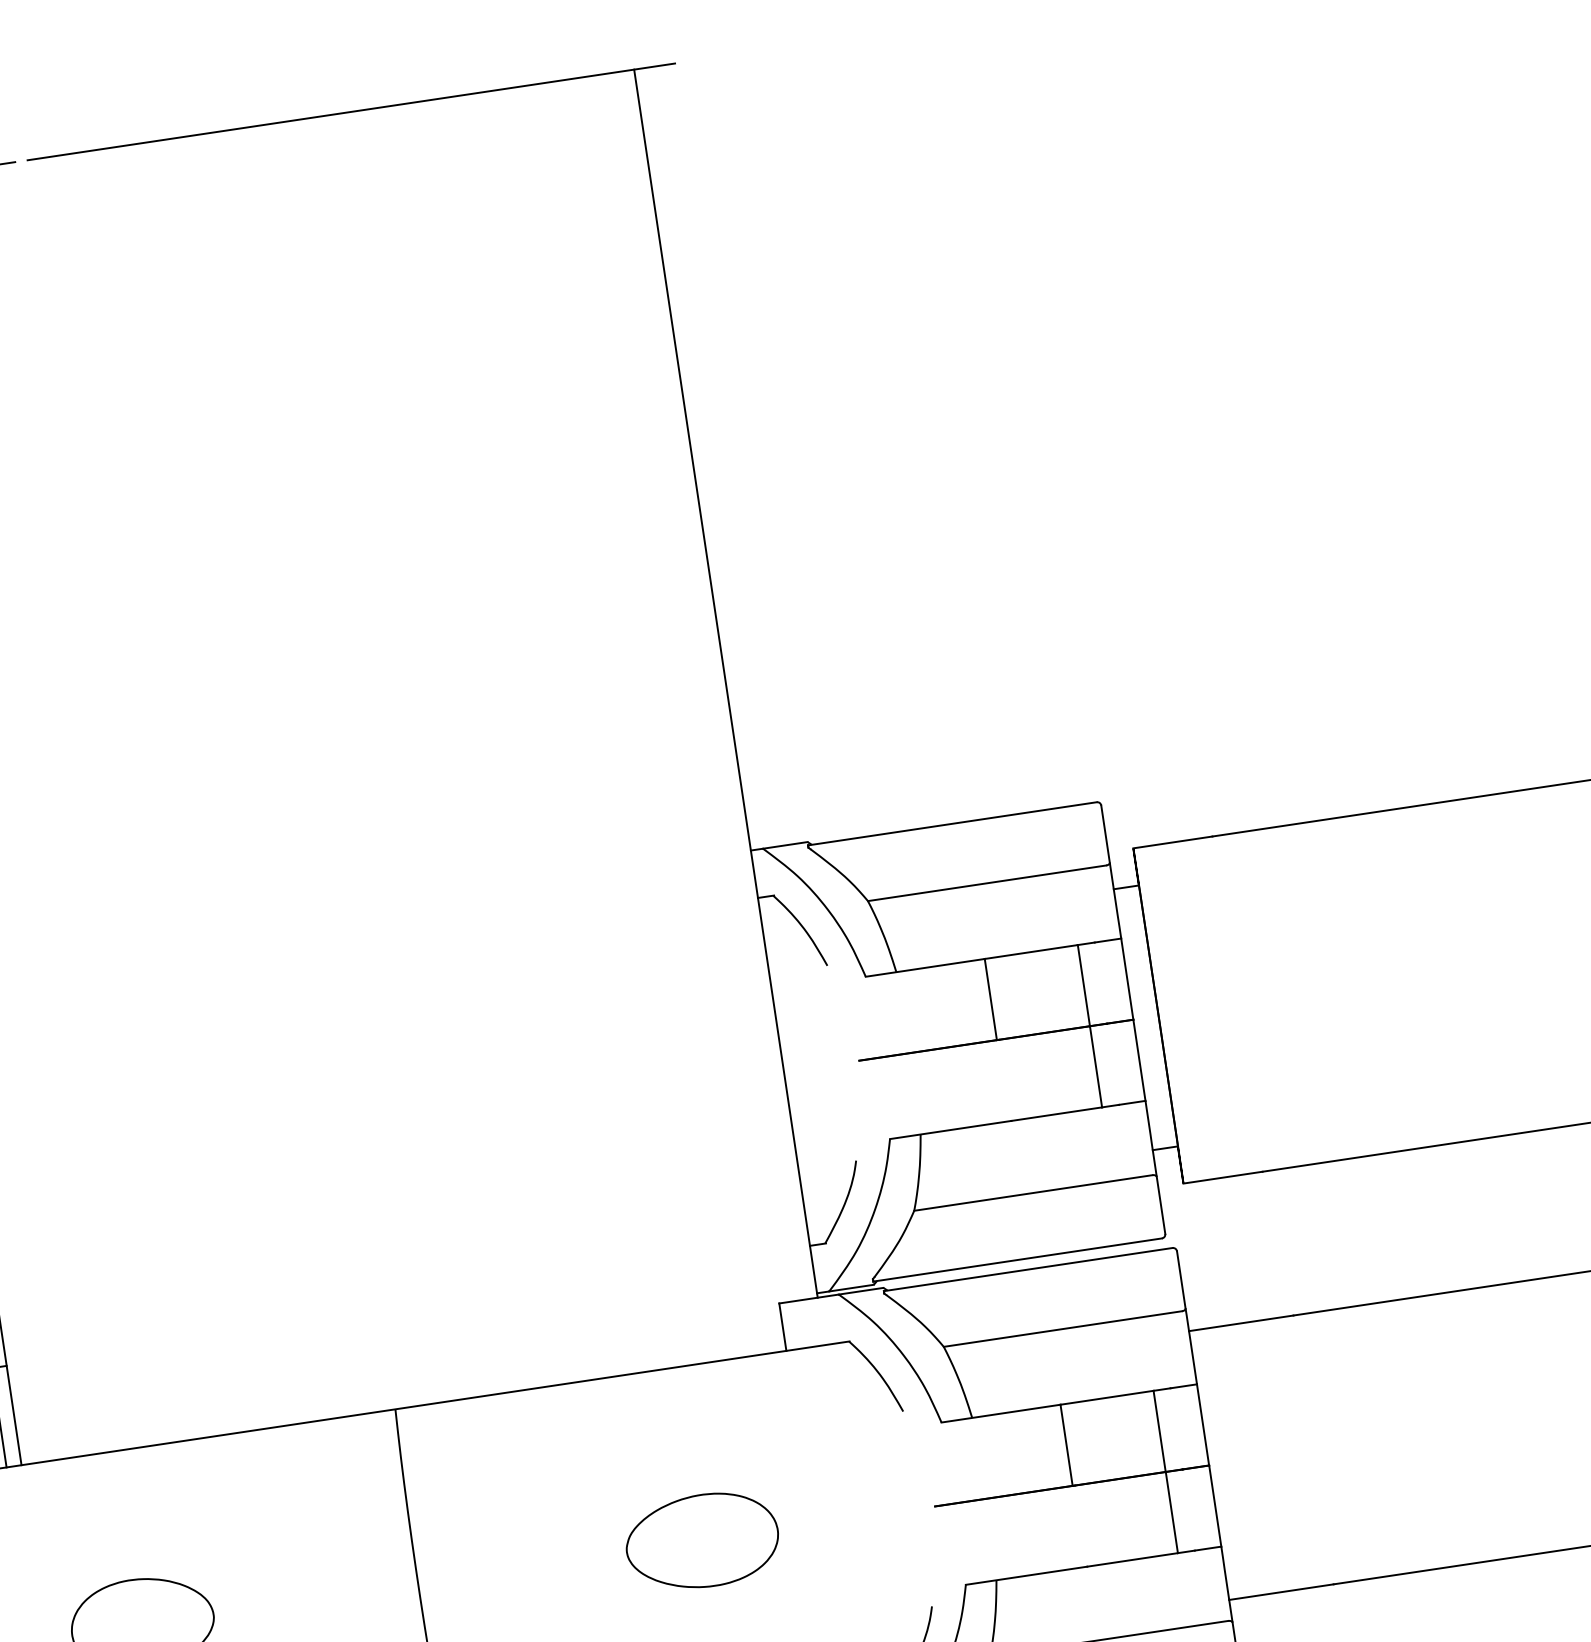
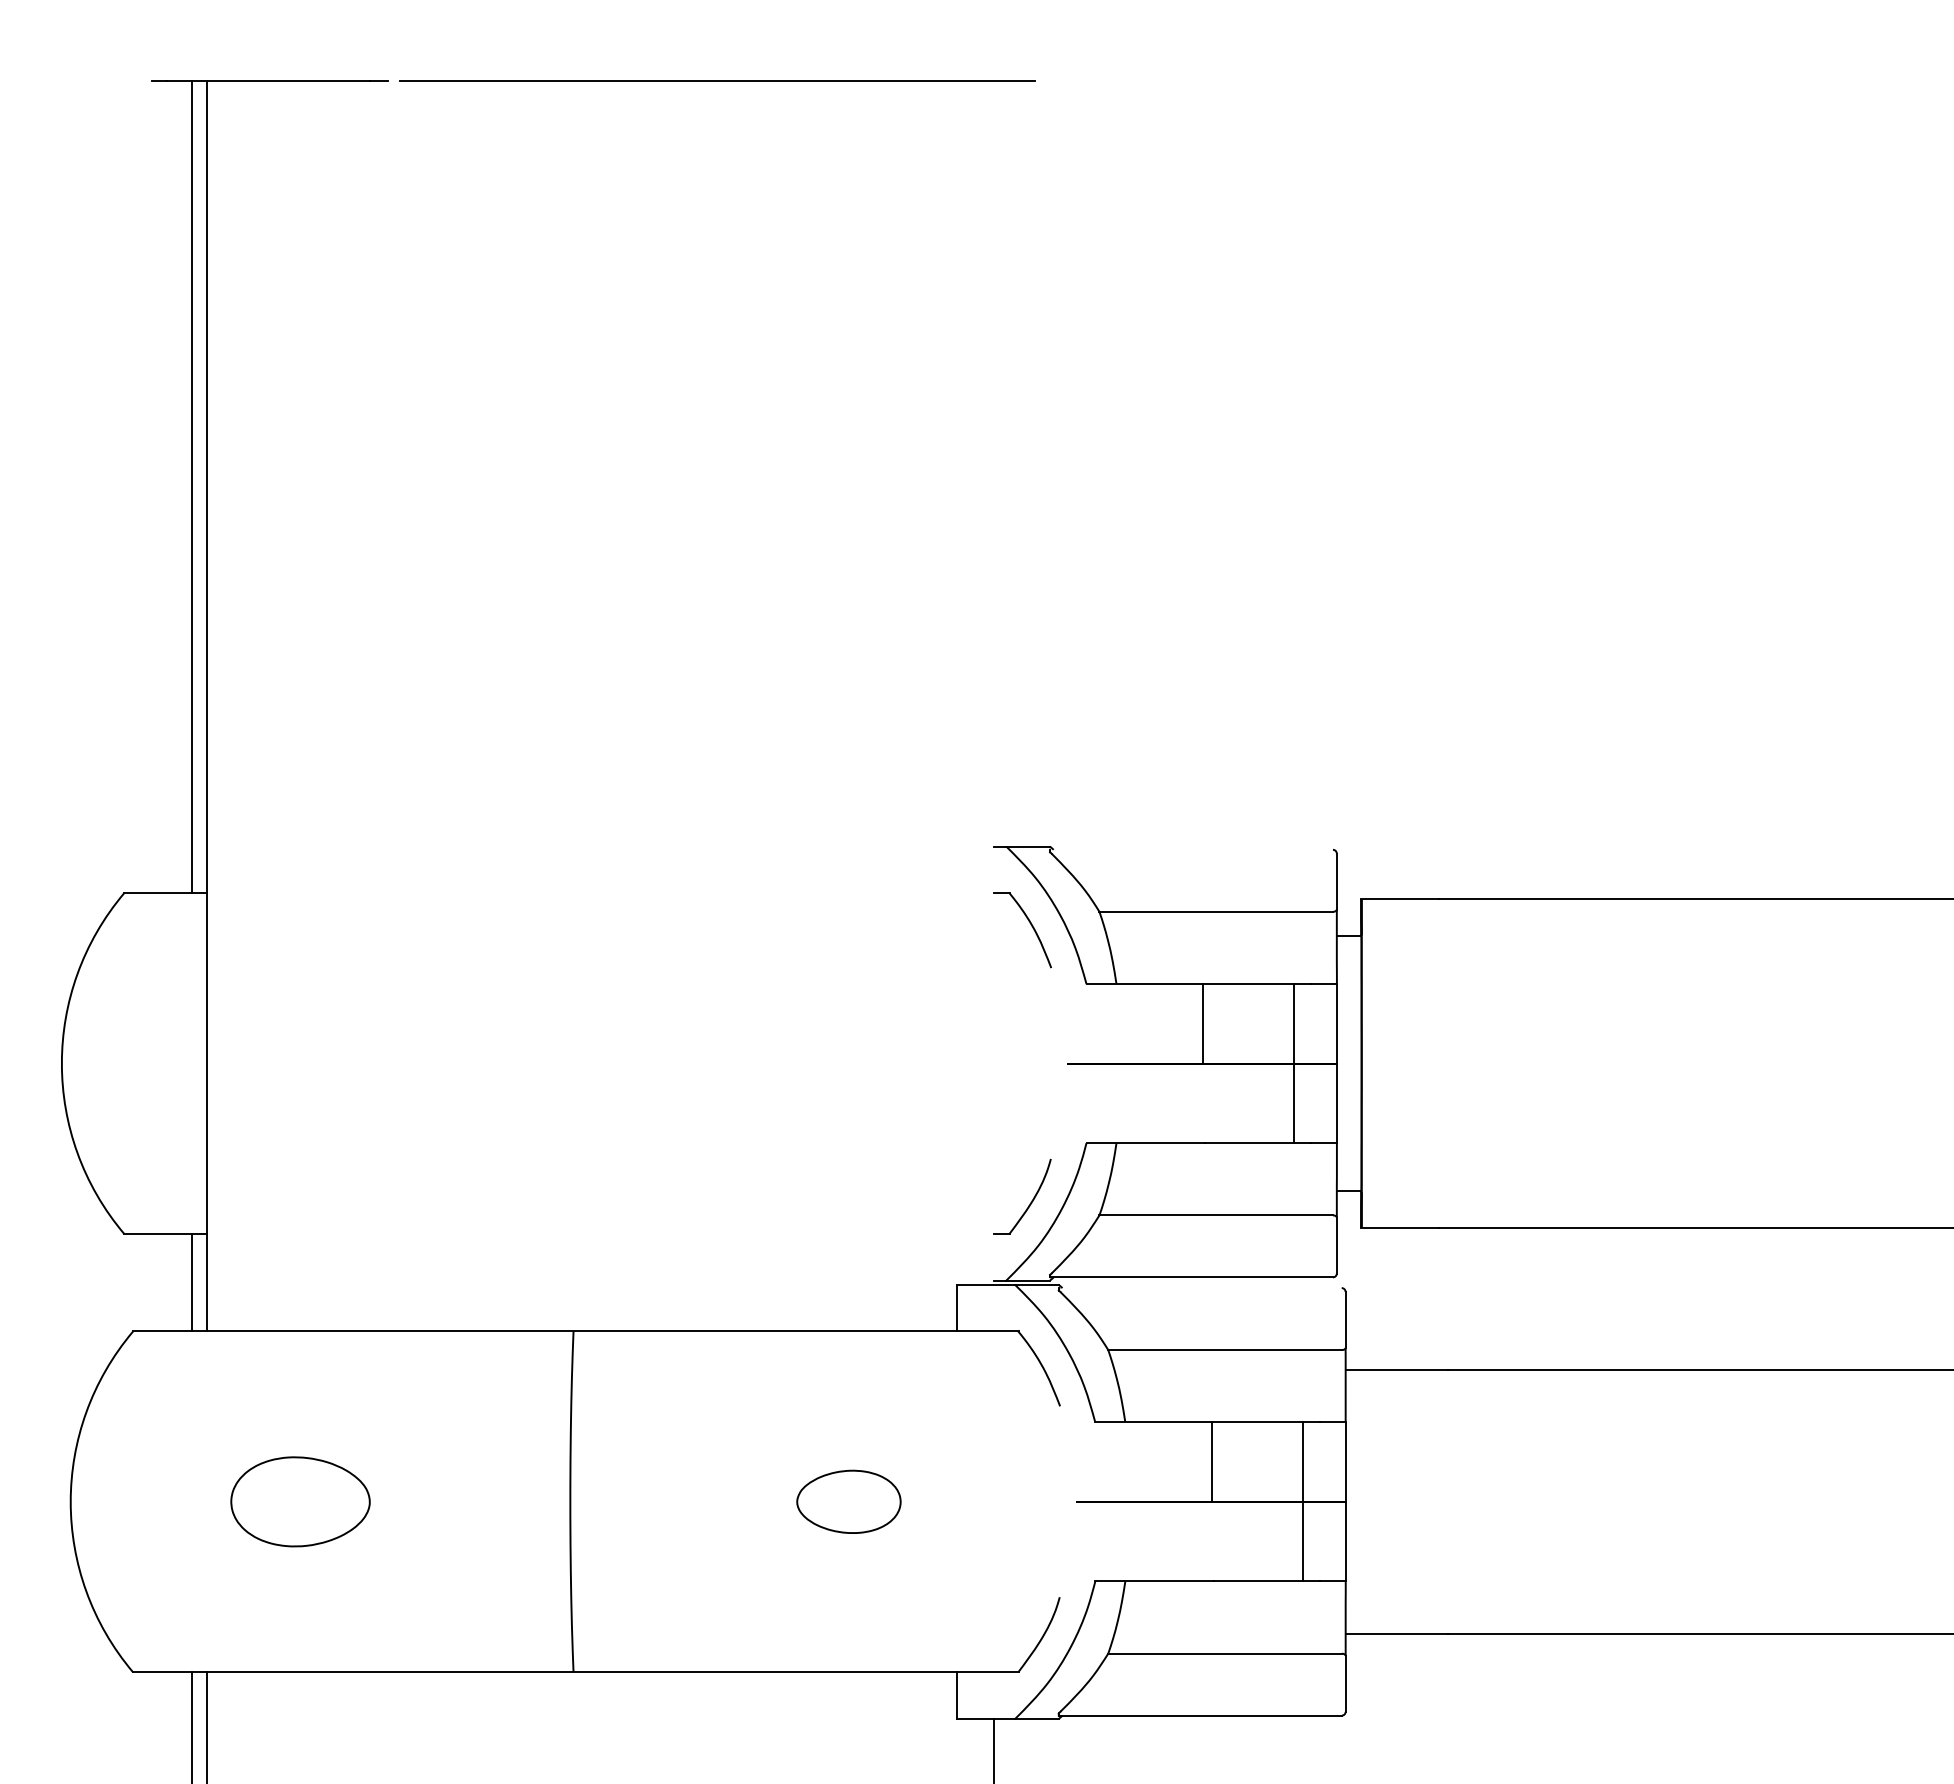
line: (725, 683) -> (994, 682), removed
line: (952, 823) -> (1191, 849), removed
line: (1027, 1270) -> (1199, 1288), removed
part: (701, 1540) -> (848, 1501), size x0.7

